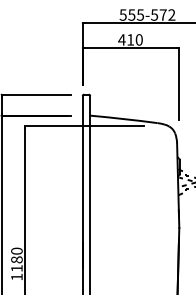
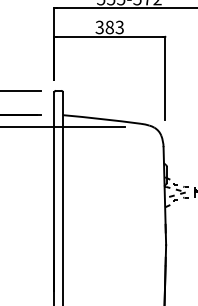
text: (130, 39) -> (109, 27), 410 -> 383

